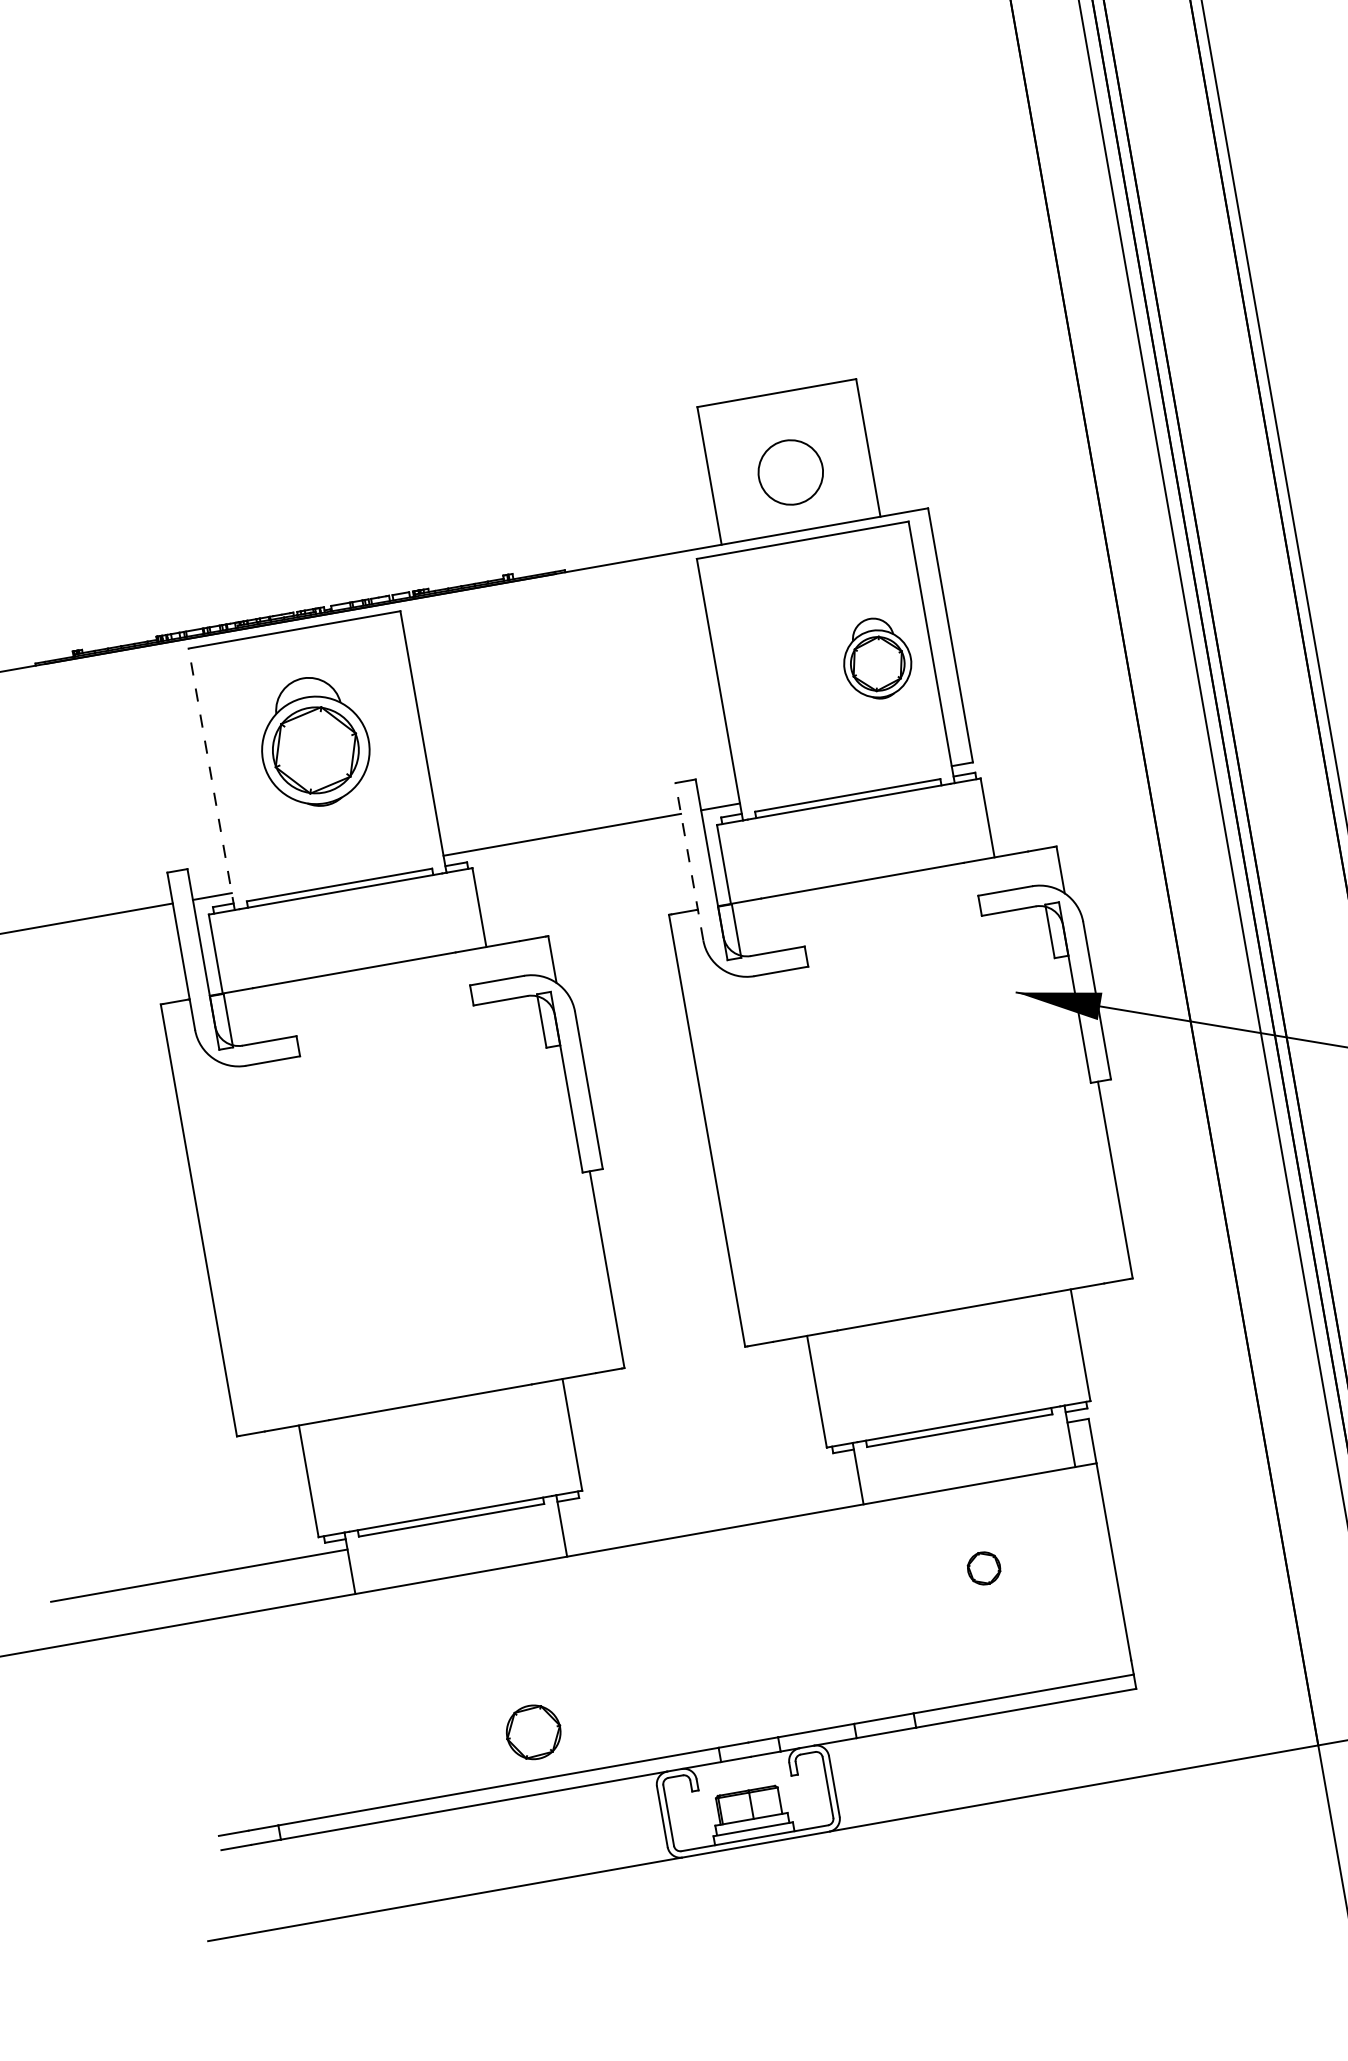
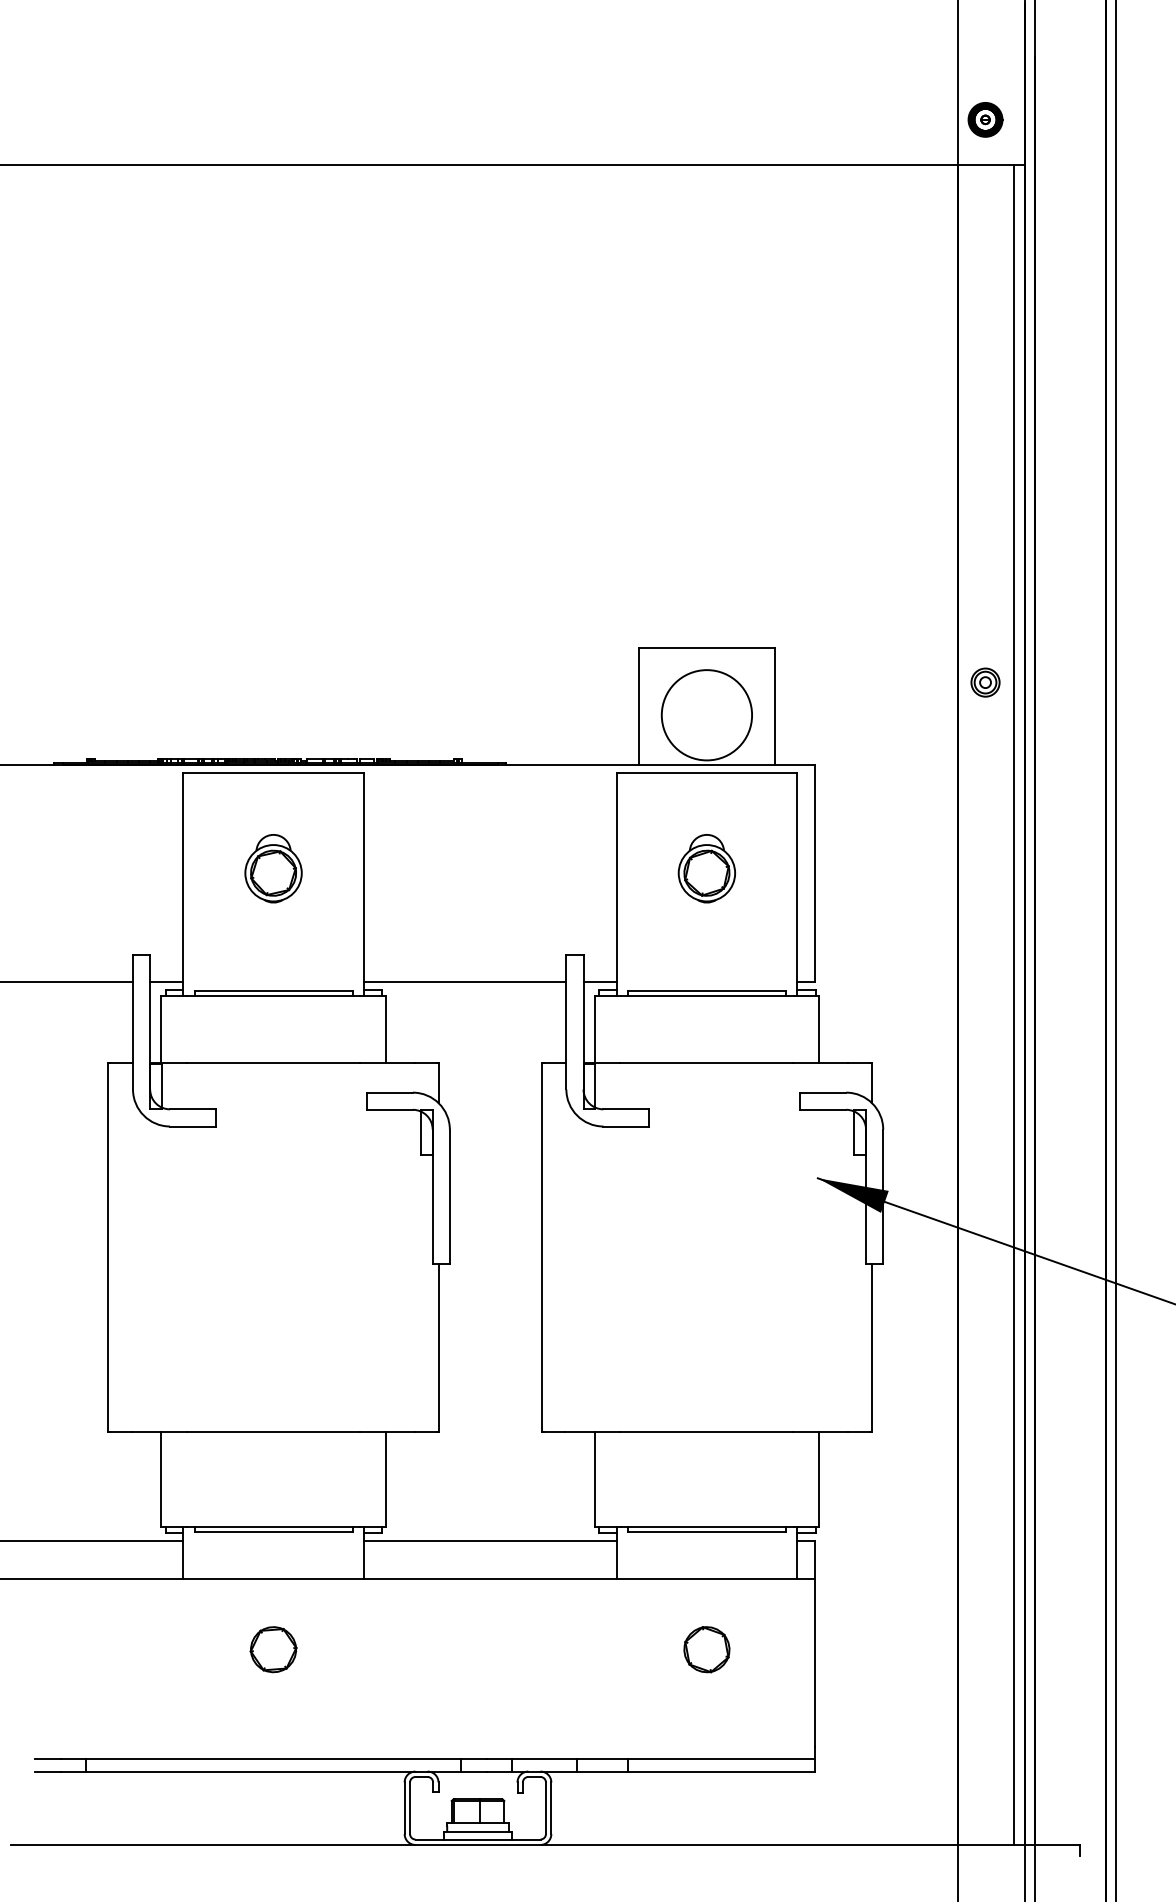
part: (1110, 376) -> (985, 682), added
circle: (790, 472) -> (706, 715), size x1.67
part: (876, 658) -> (706, 868), moved
part: (314, 741) -> (273, 868), size x0.62
line: (211, 779) -> (183, 884), dashed -> solid
line: (689, 860) -> (566, 1021), dashed -> solid
line: (706, 1486) -> (489, 1541), added
part: (983, 1568) -> (706, 1649), size x1.67
part: (533, 1732) -> (273, 1649), moved

